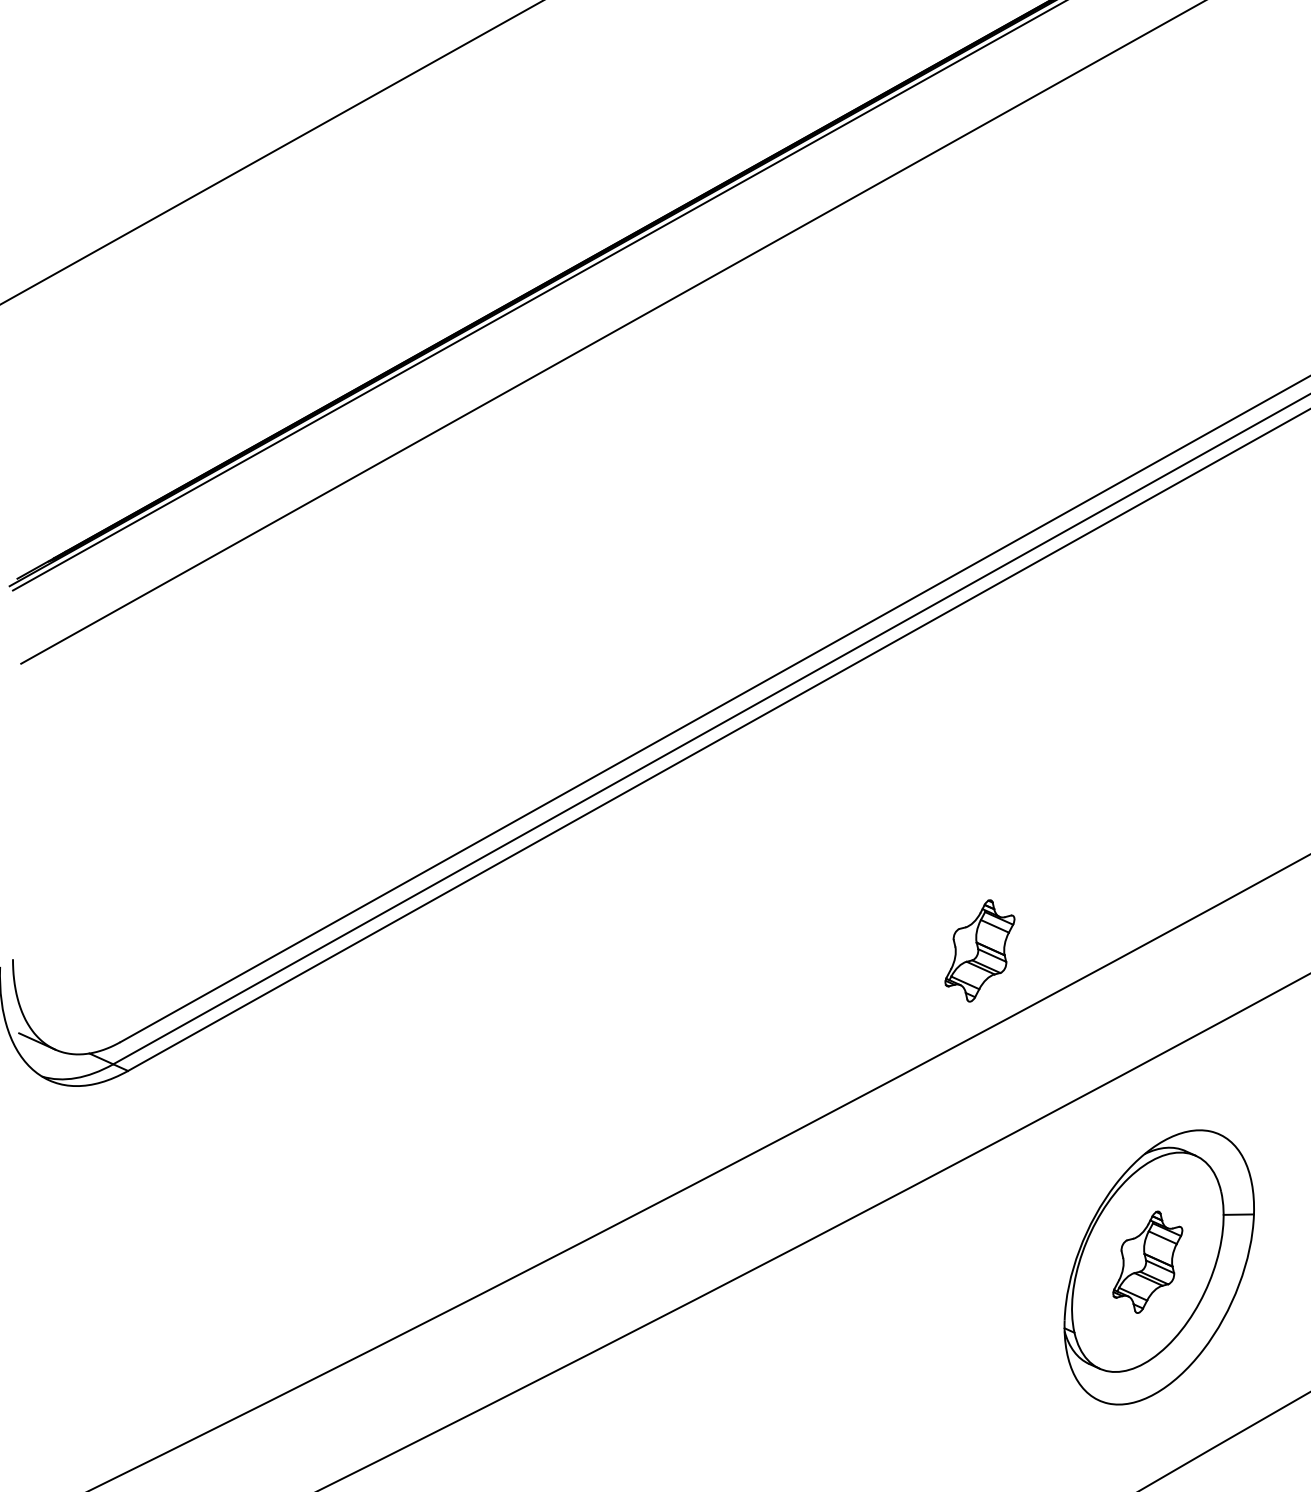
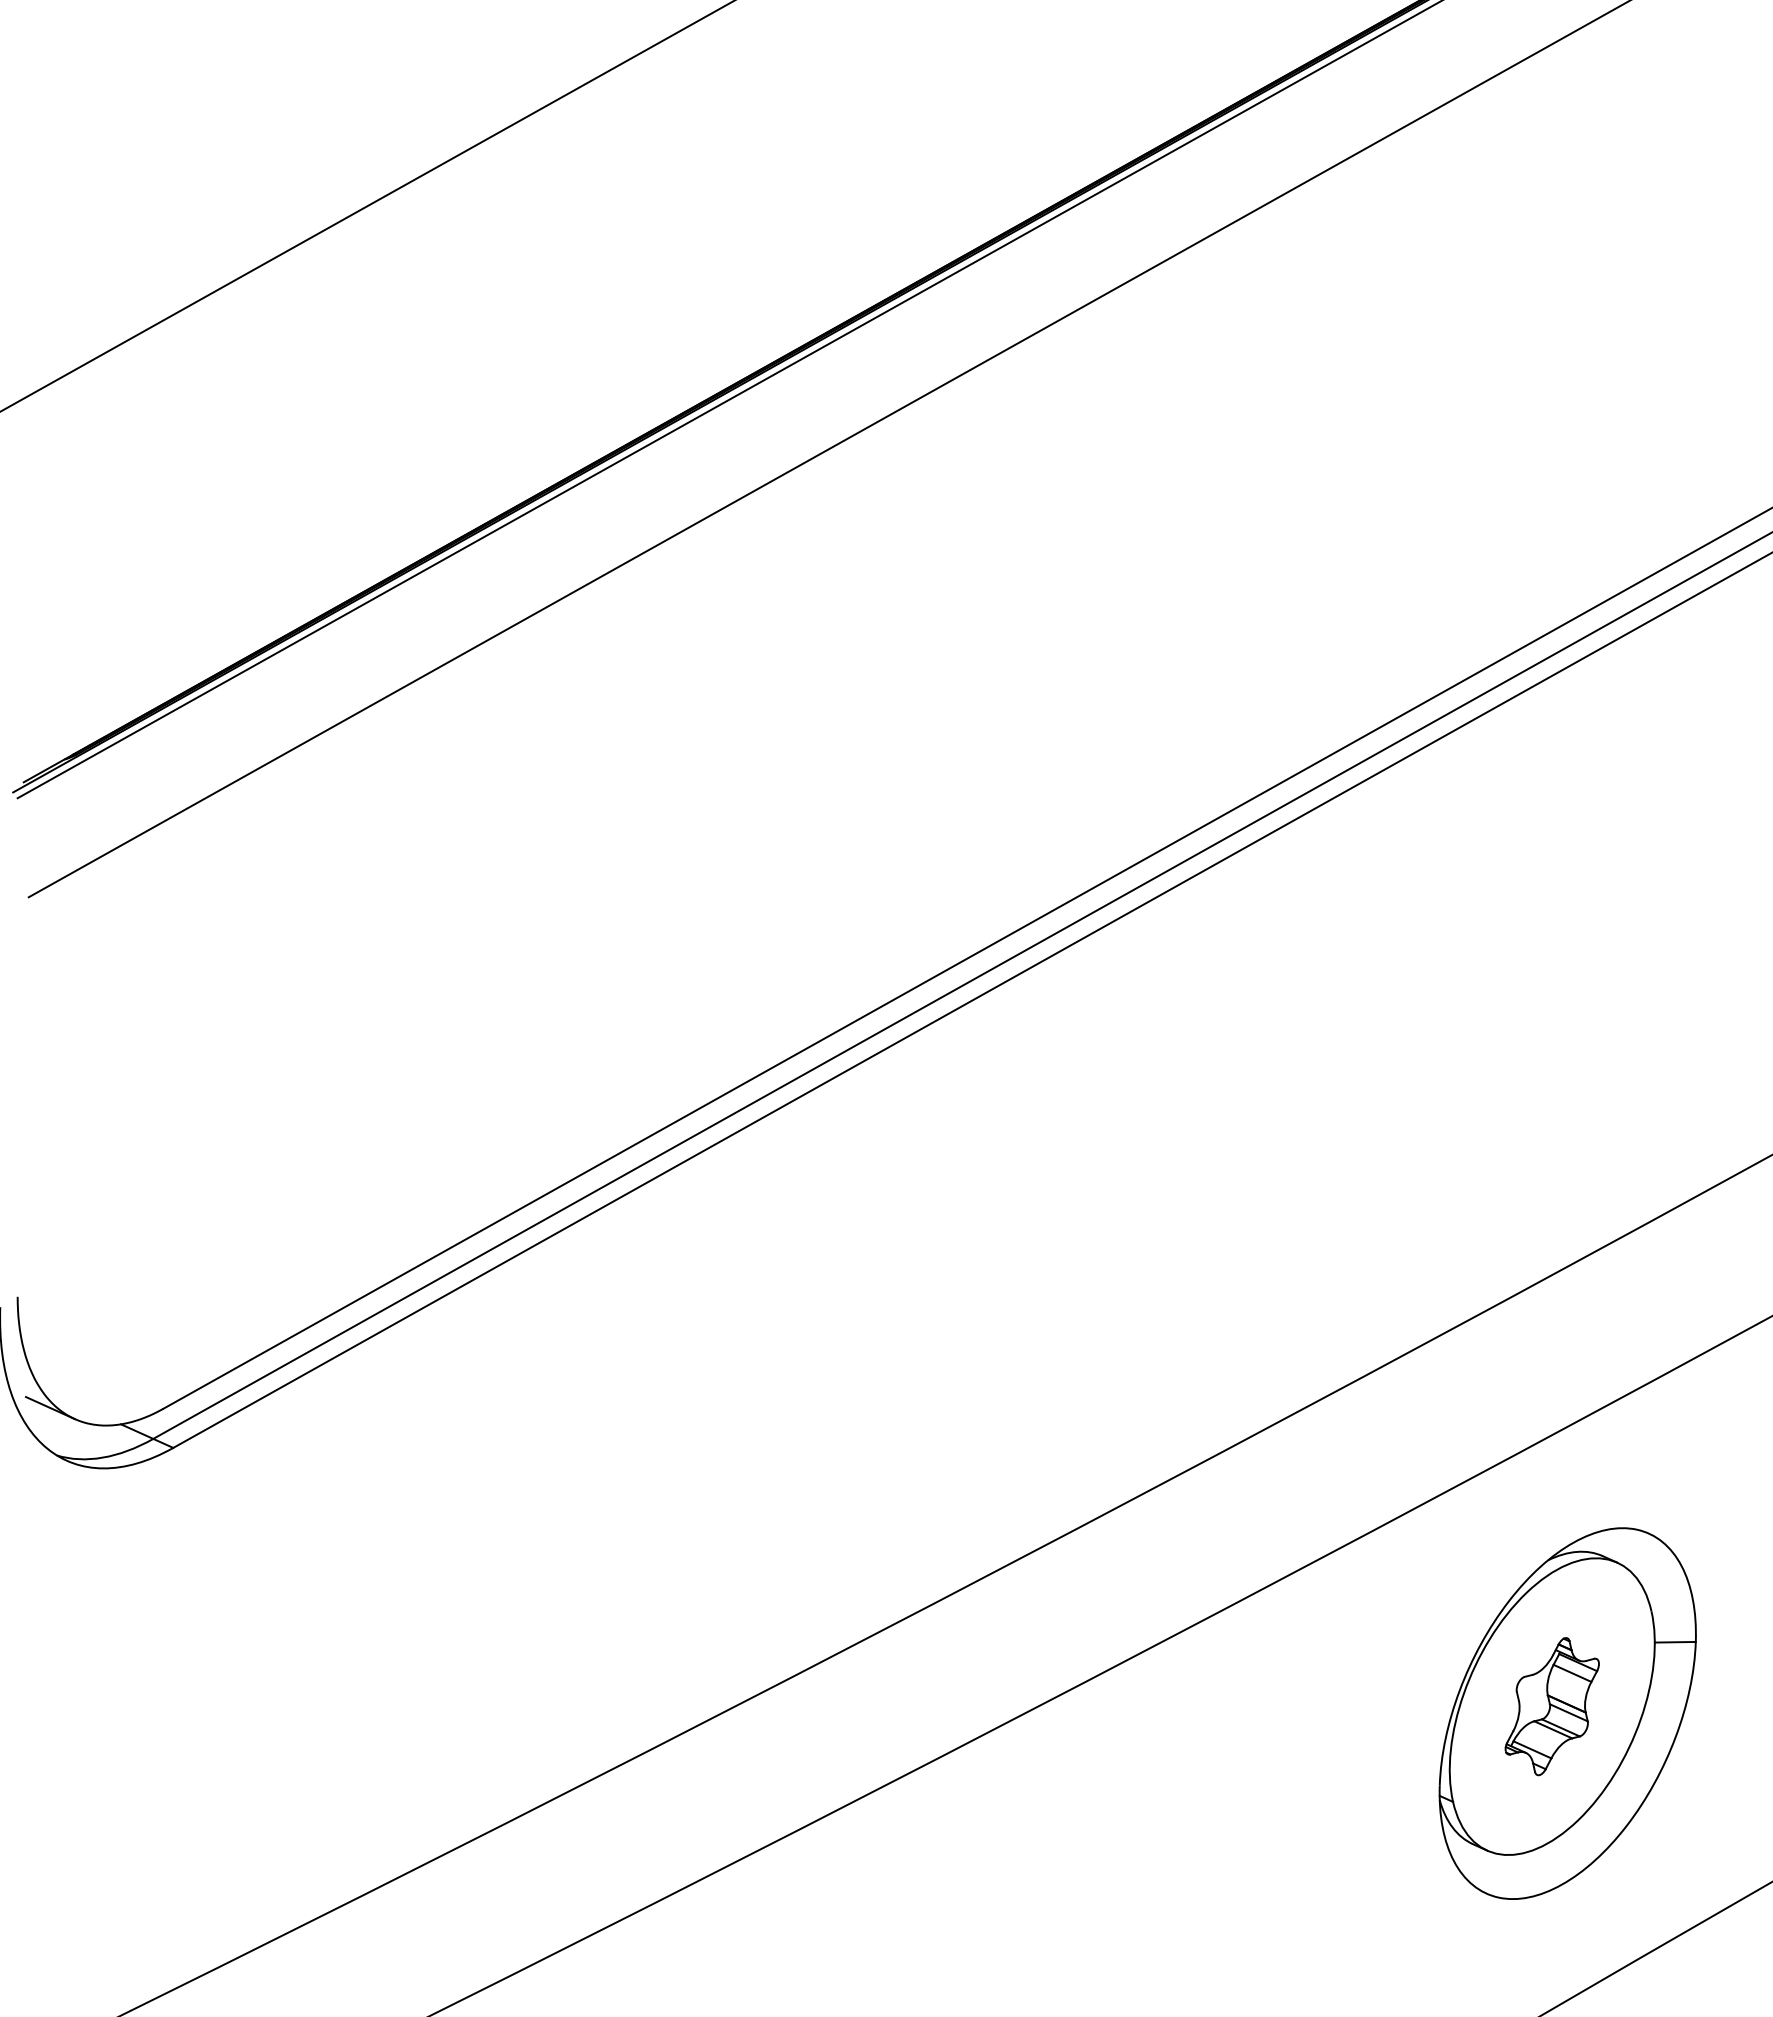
part: (979, 950) -> (1324, 1285), removed

